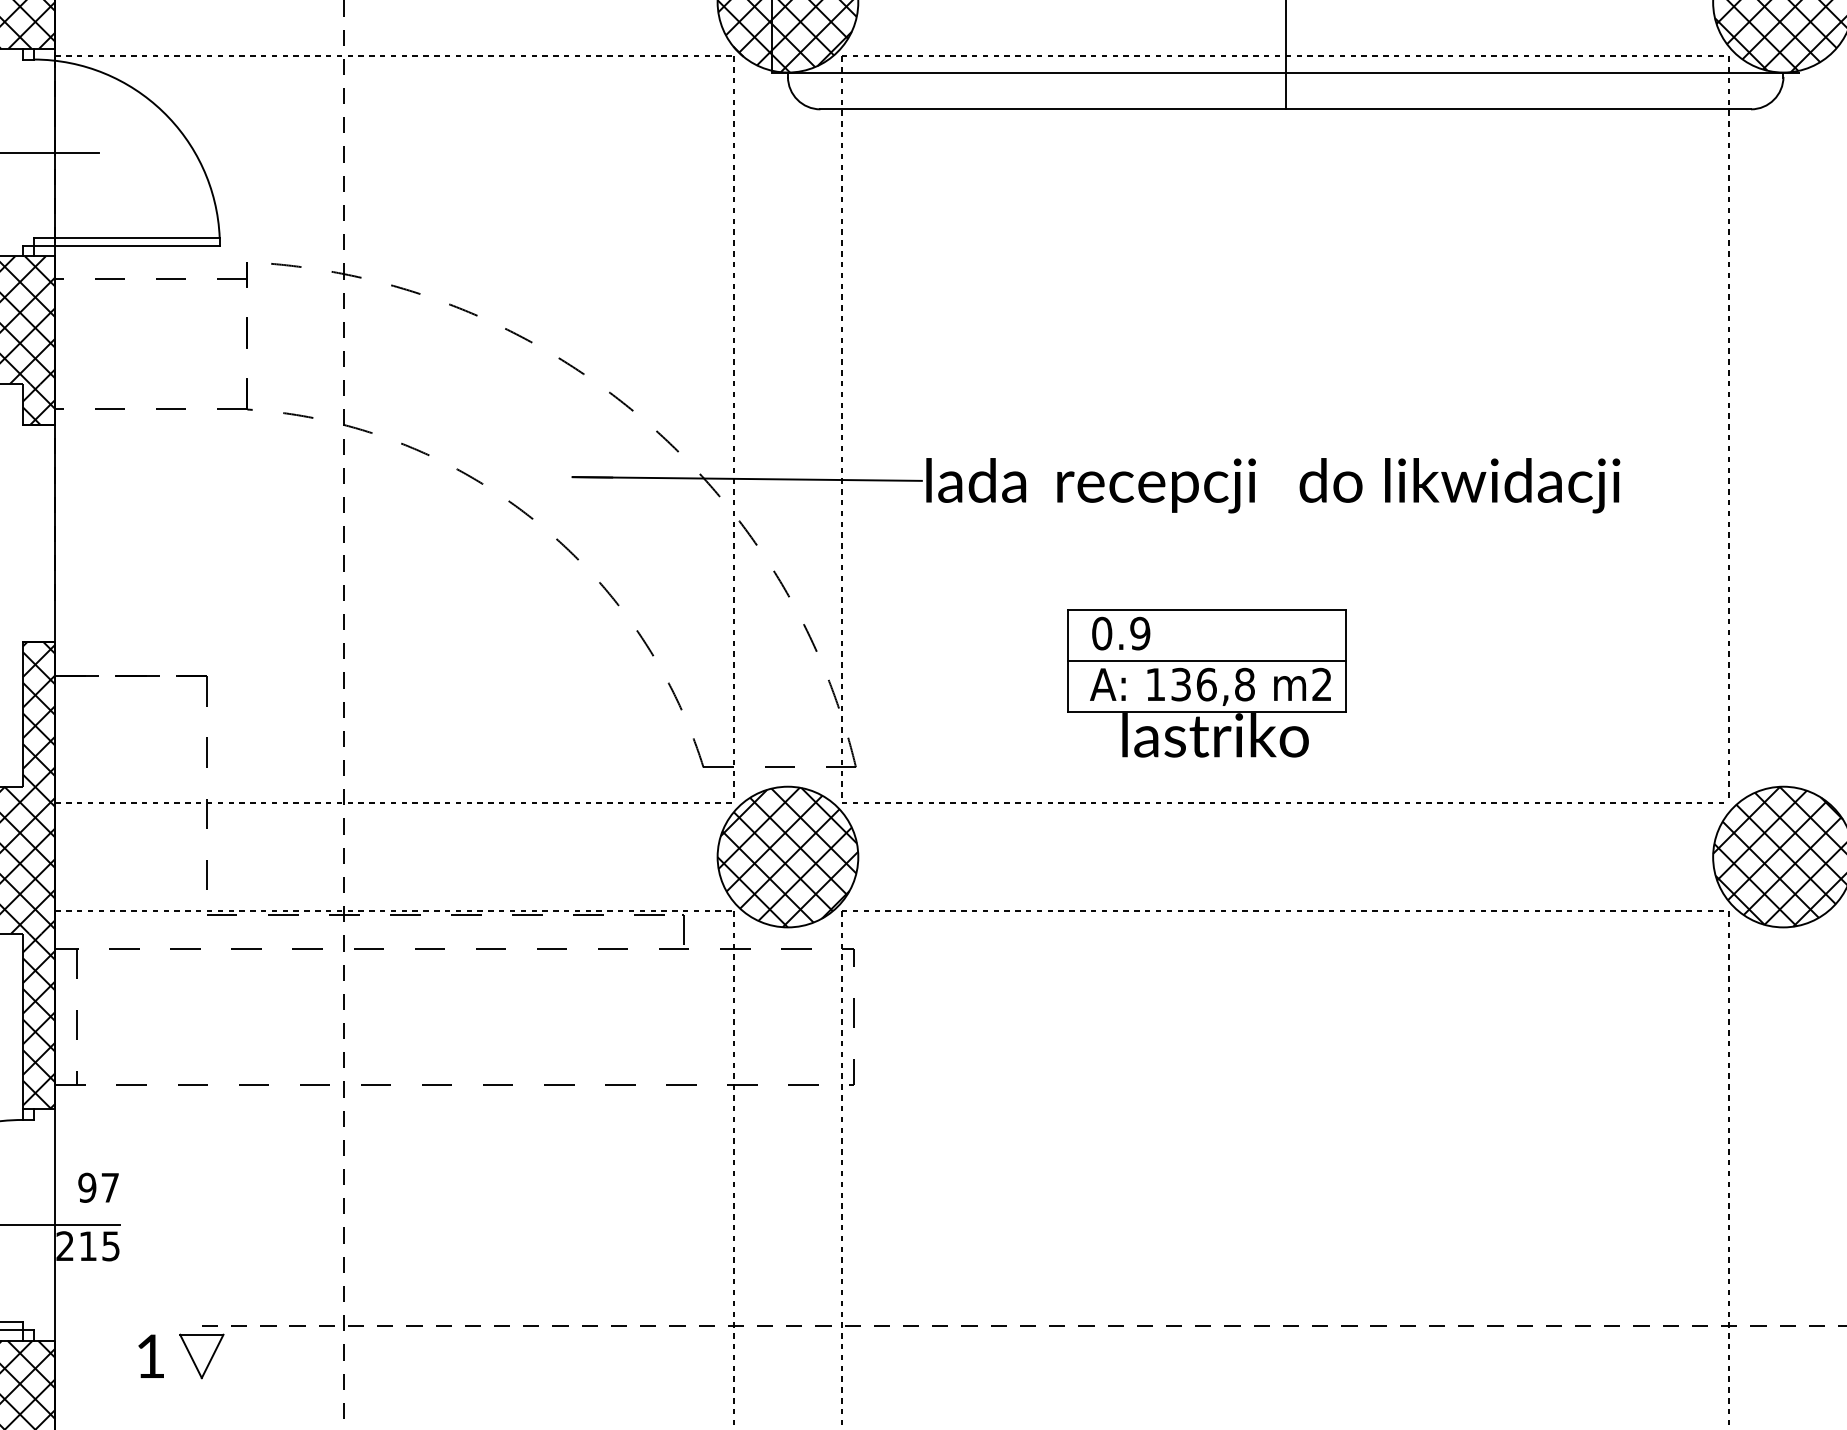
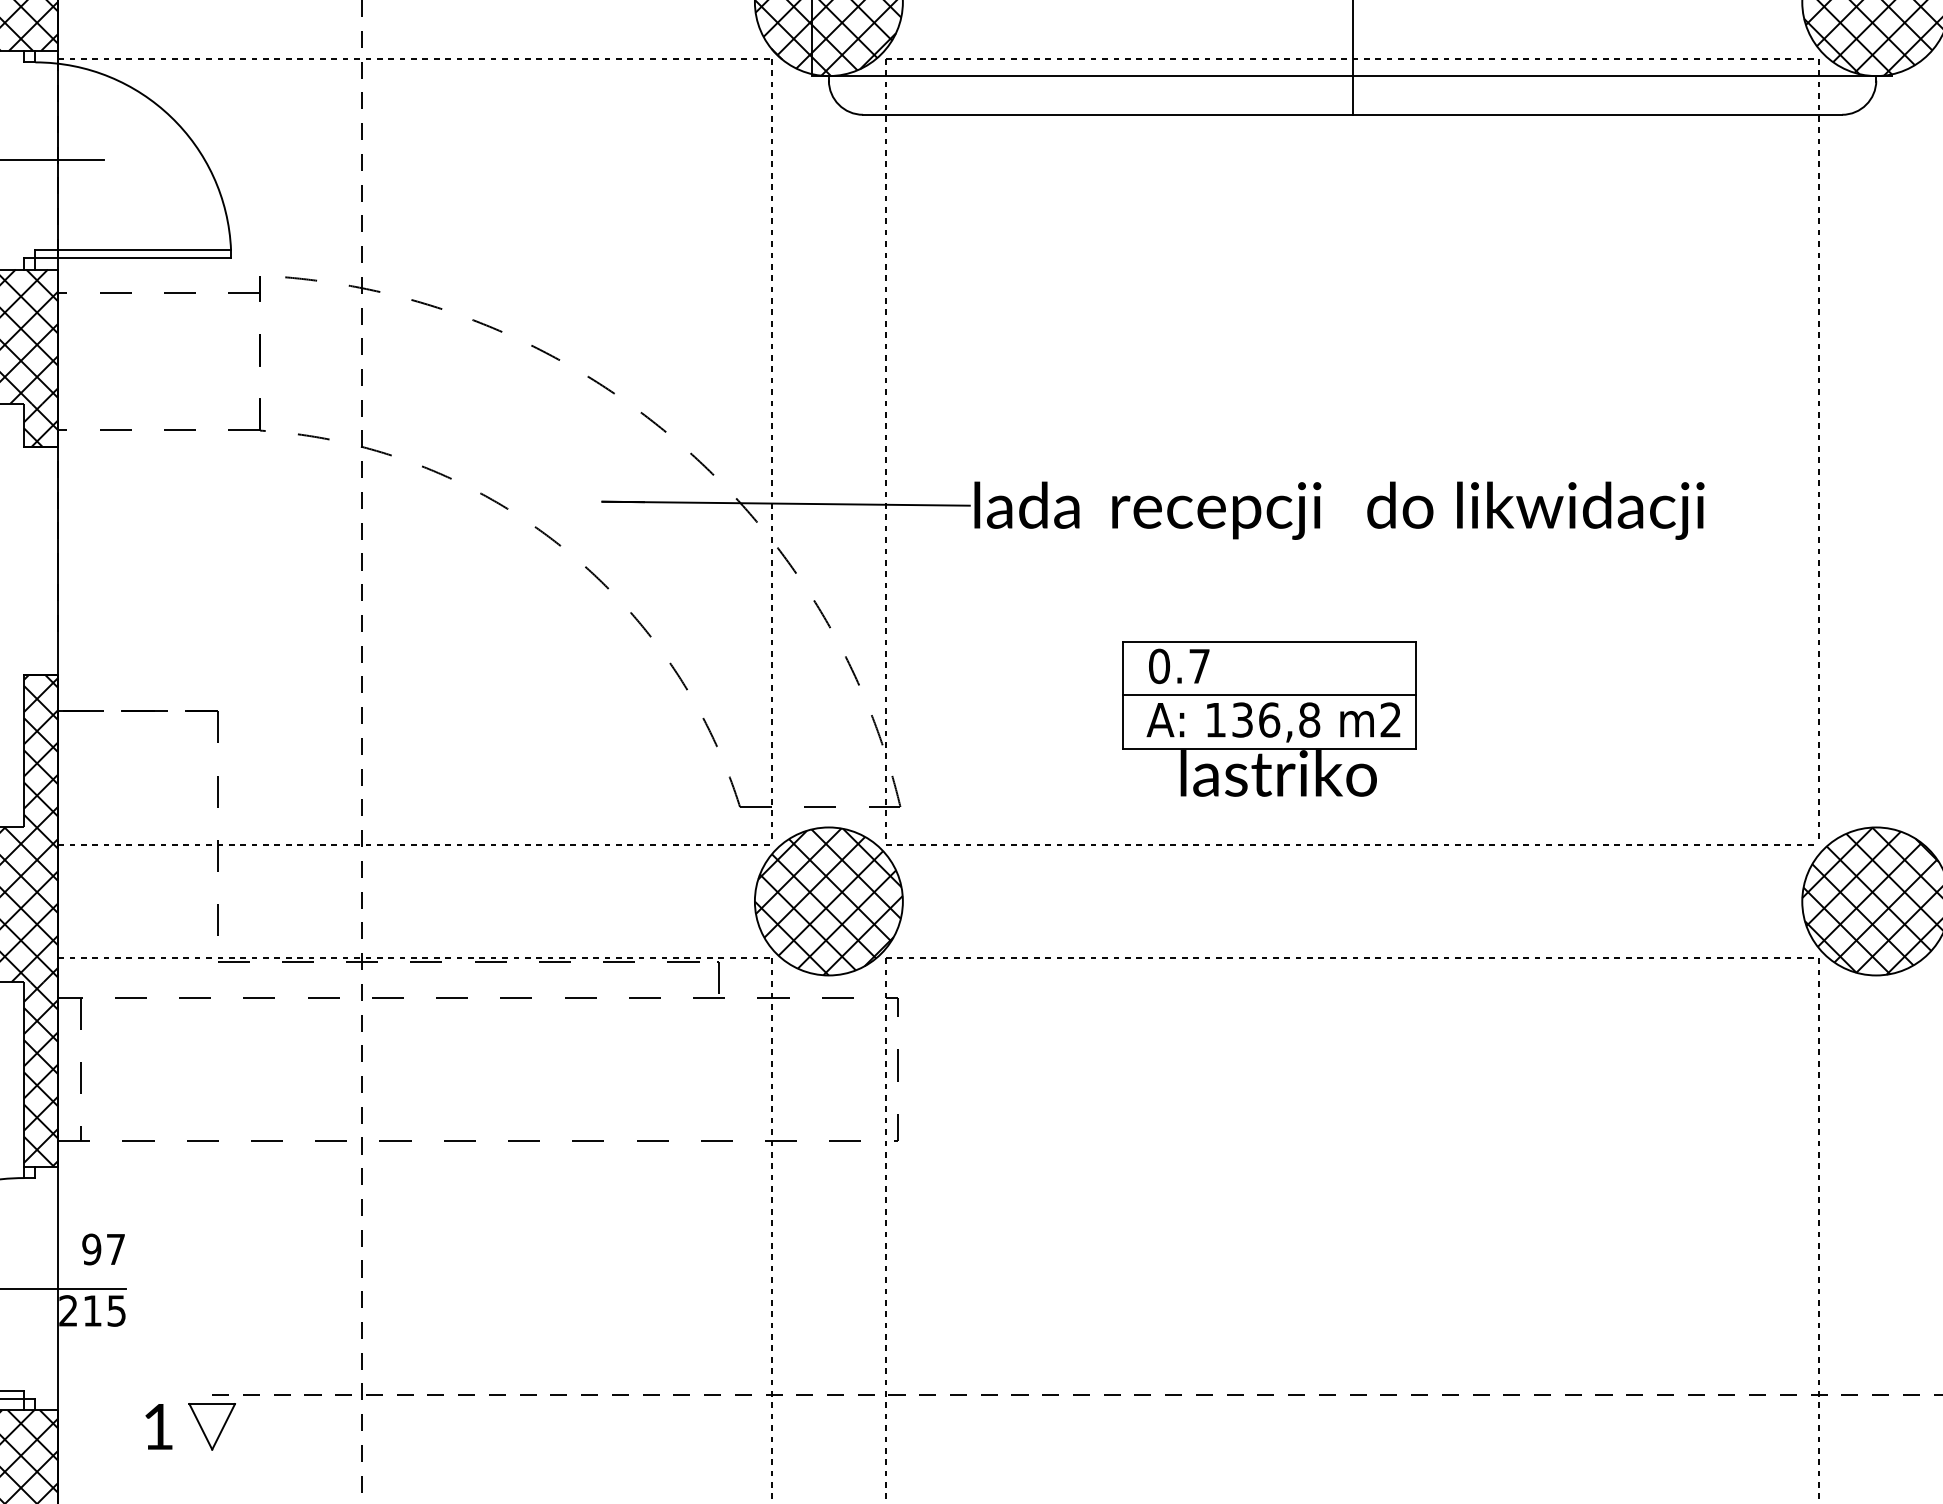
text: (1140, 633) -> (1199, 666), 0.9 -> 0.7

